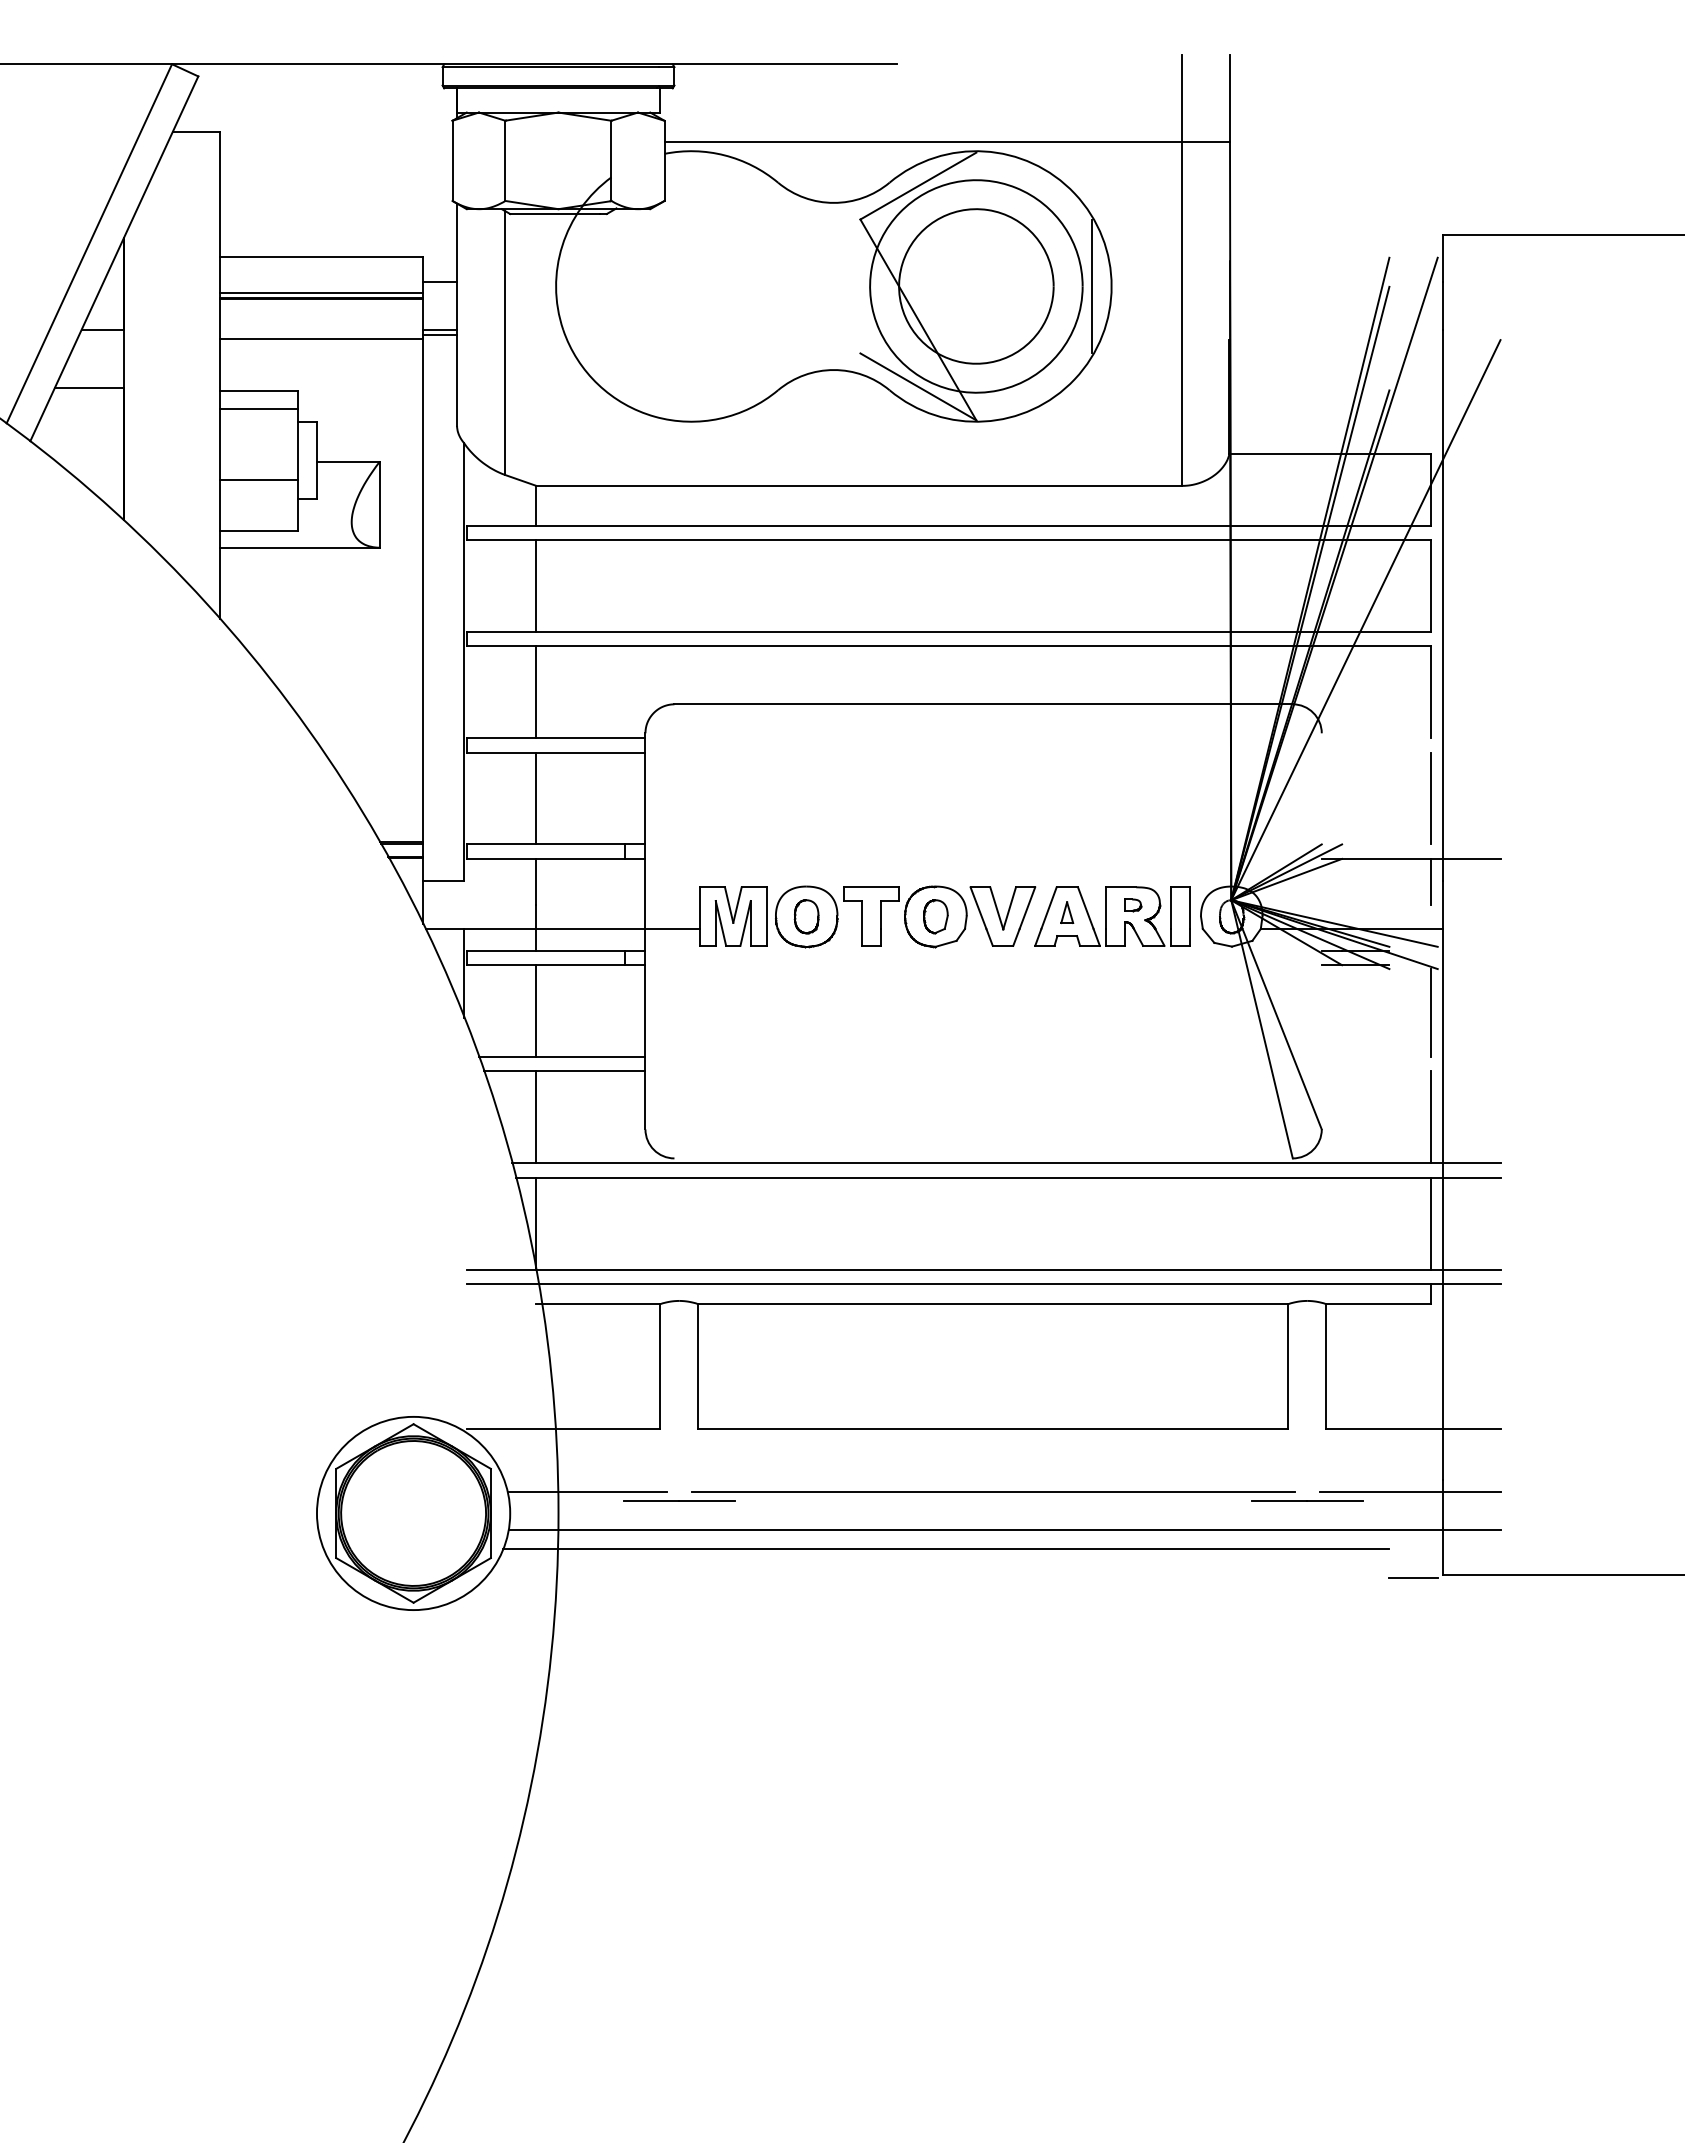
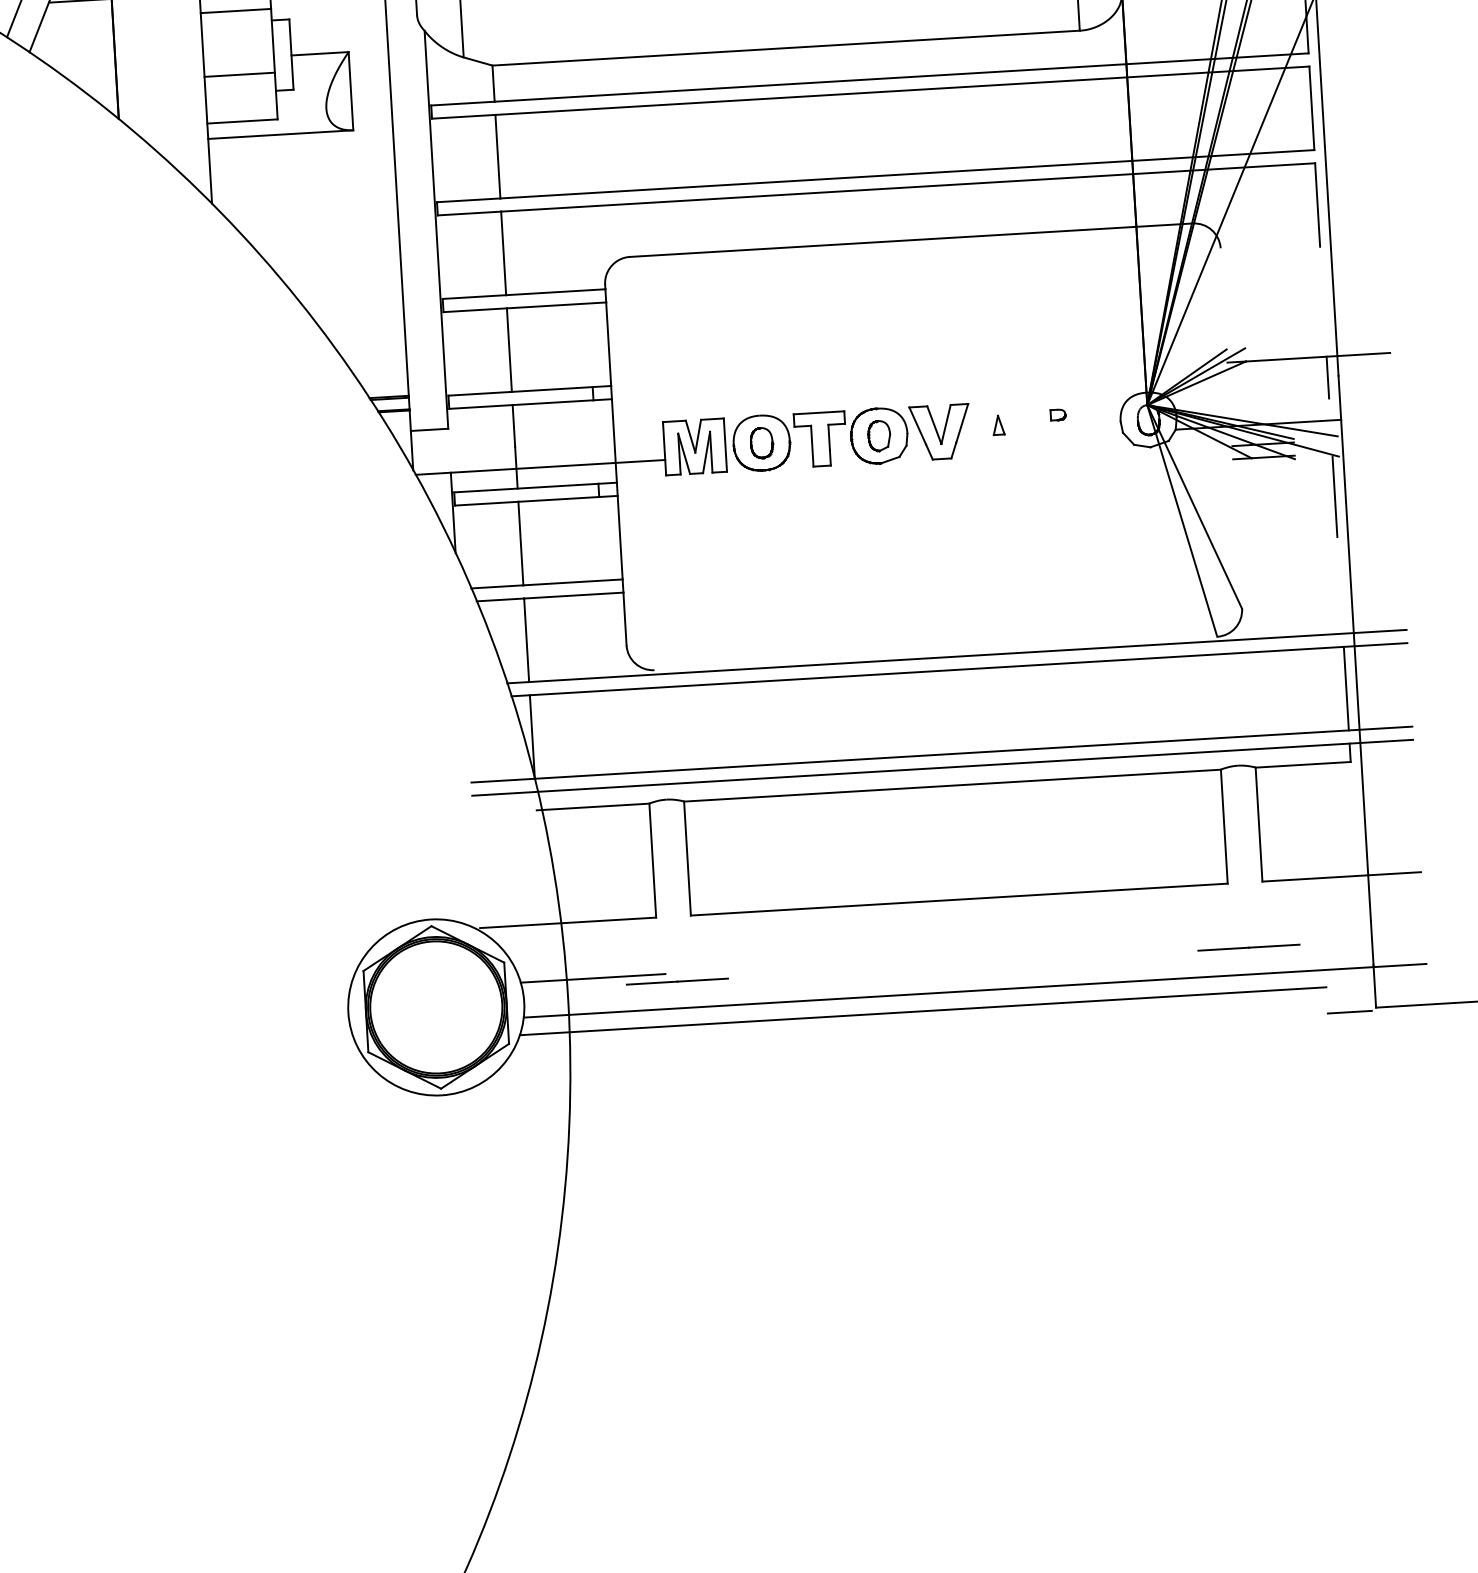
line: (1430, 798) -> (1323, 301), removed
part: (1112, 916) -> (1040, 426), removed
line: (1430, 1117) -> (1340, 592), removed
line: (993, 1491) -> (962, 956), removed
line: (1409, 1491) -> (1341, 933), removed

